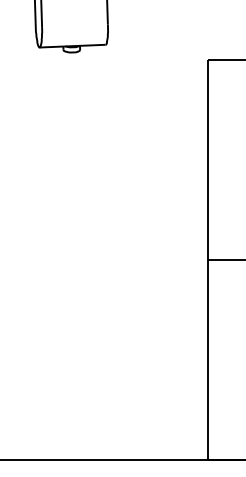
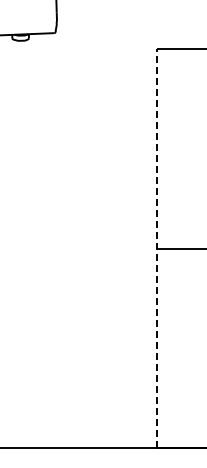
line: (208, 260) -> (157, 248), solid -> dashed

